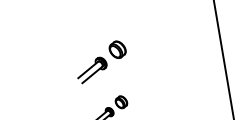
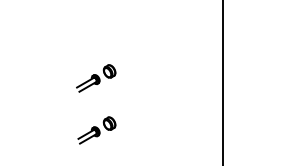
part: (101, 61) -> (96, 78), size x0.71

